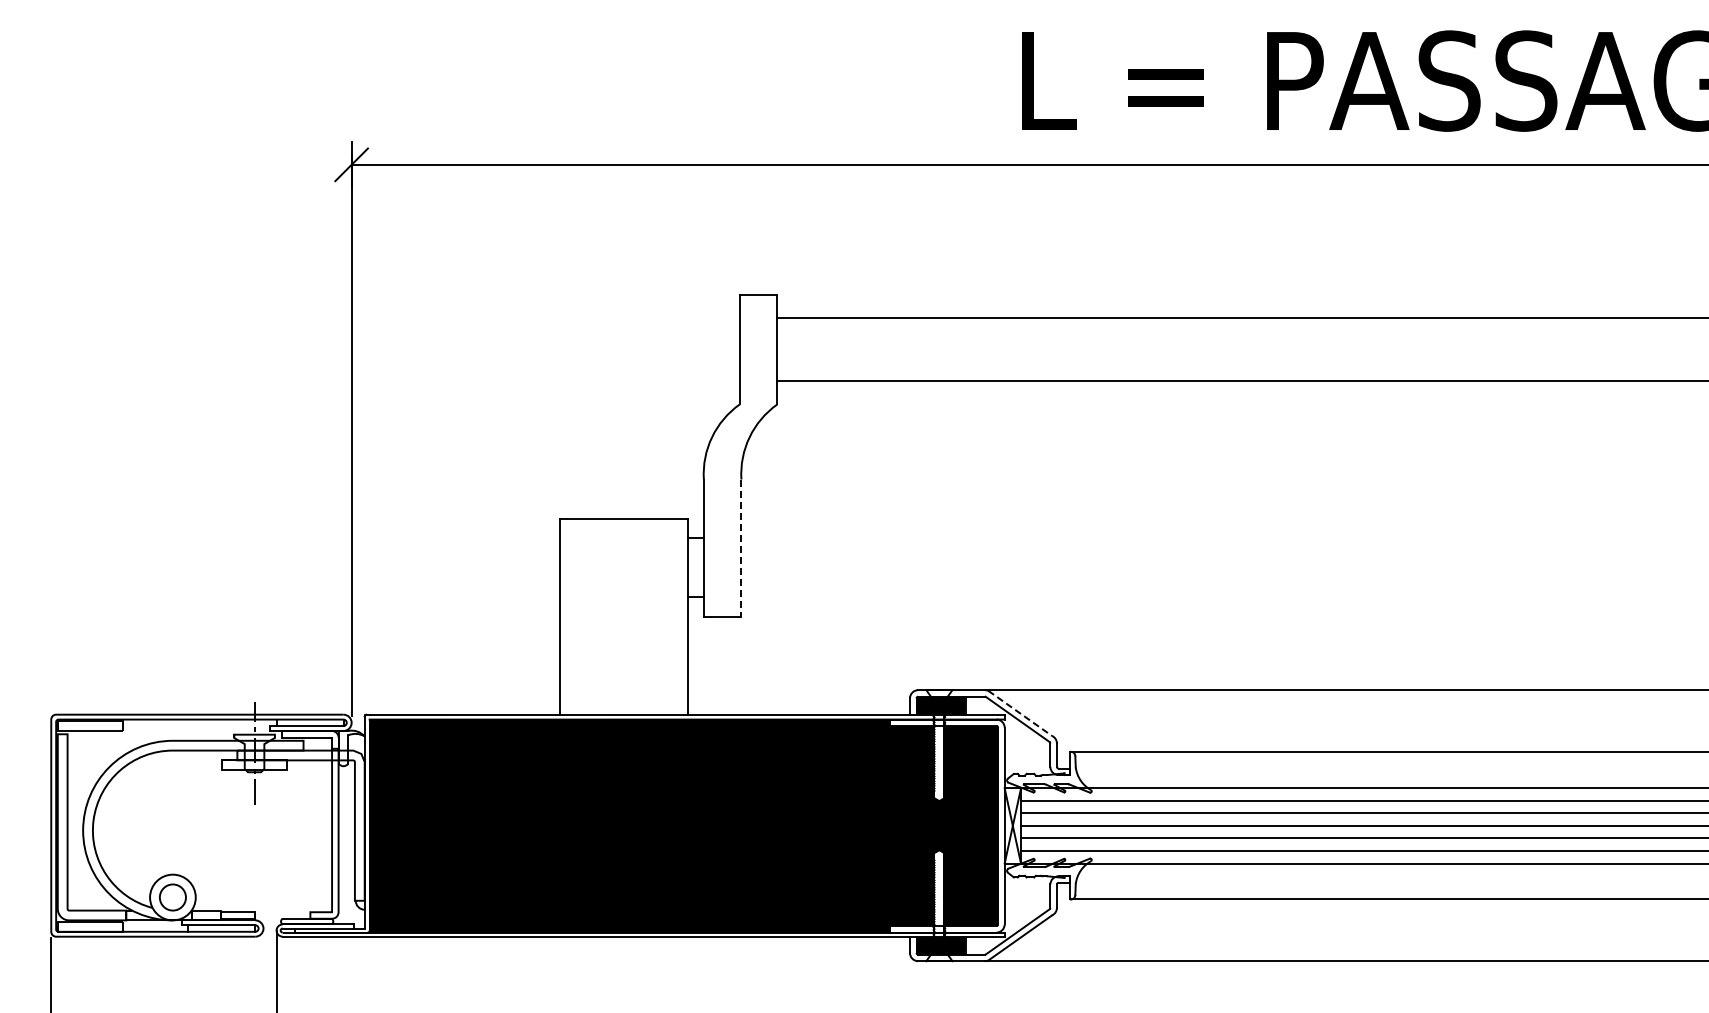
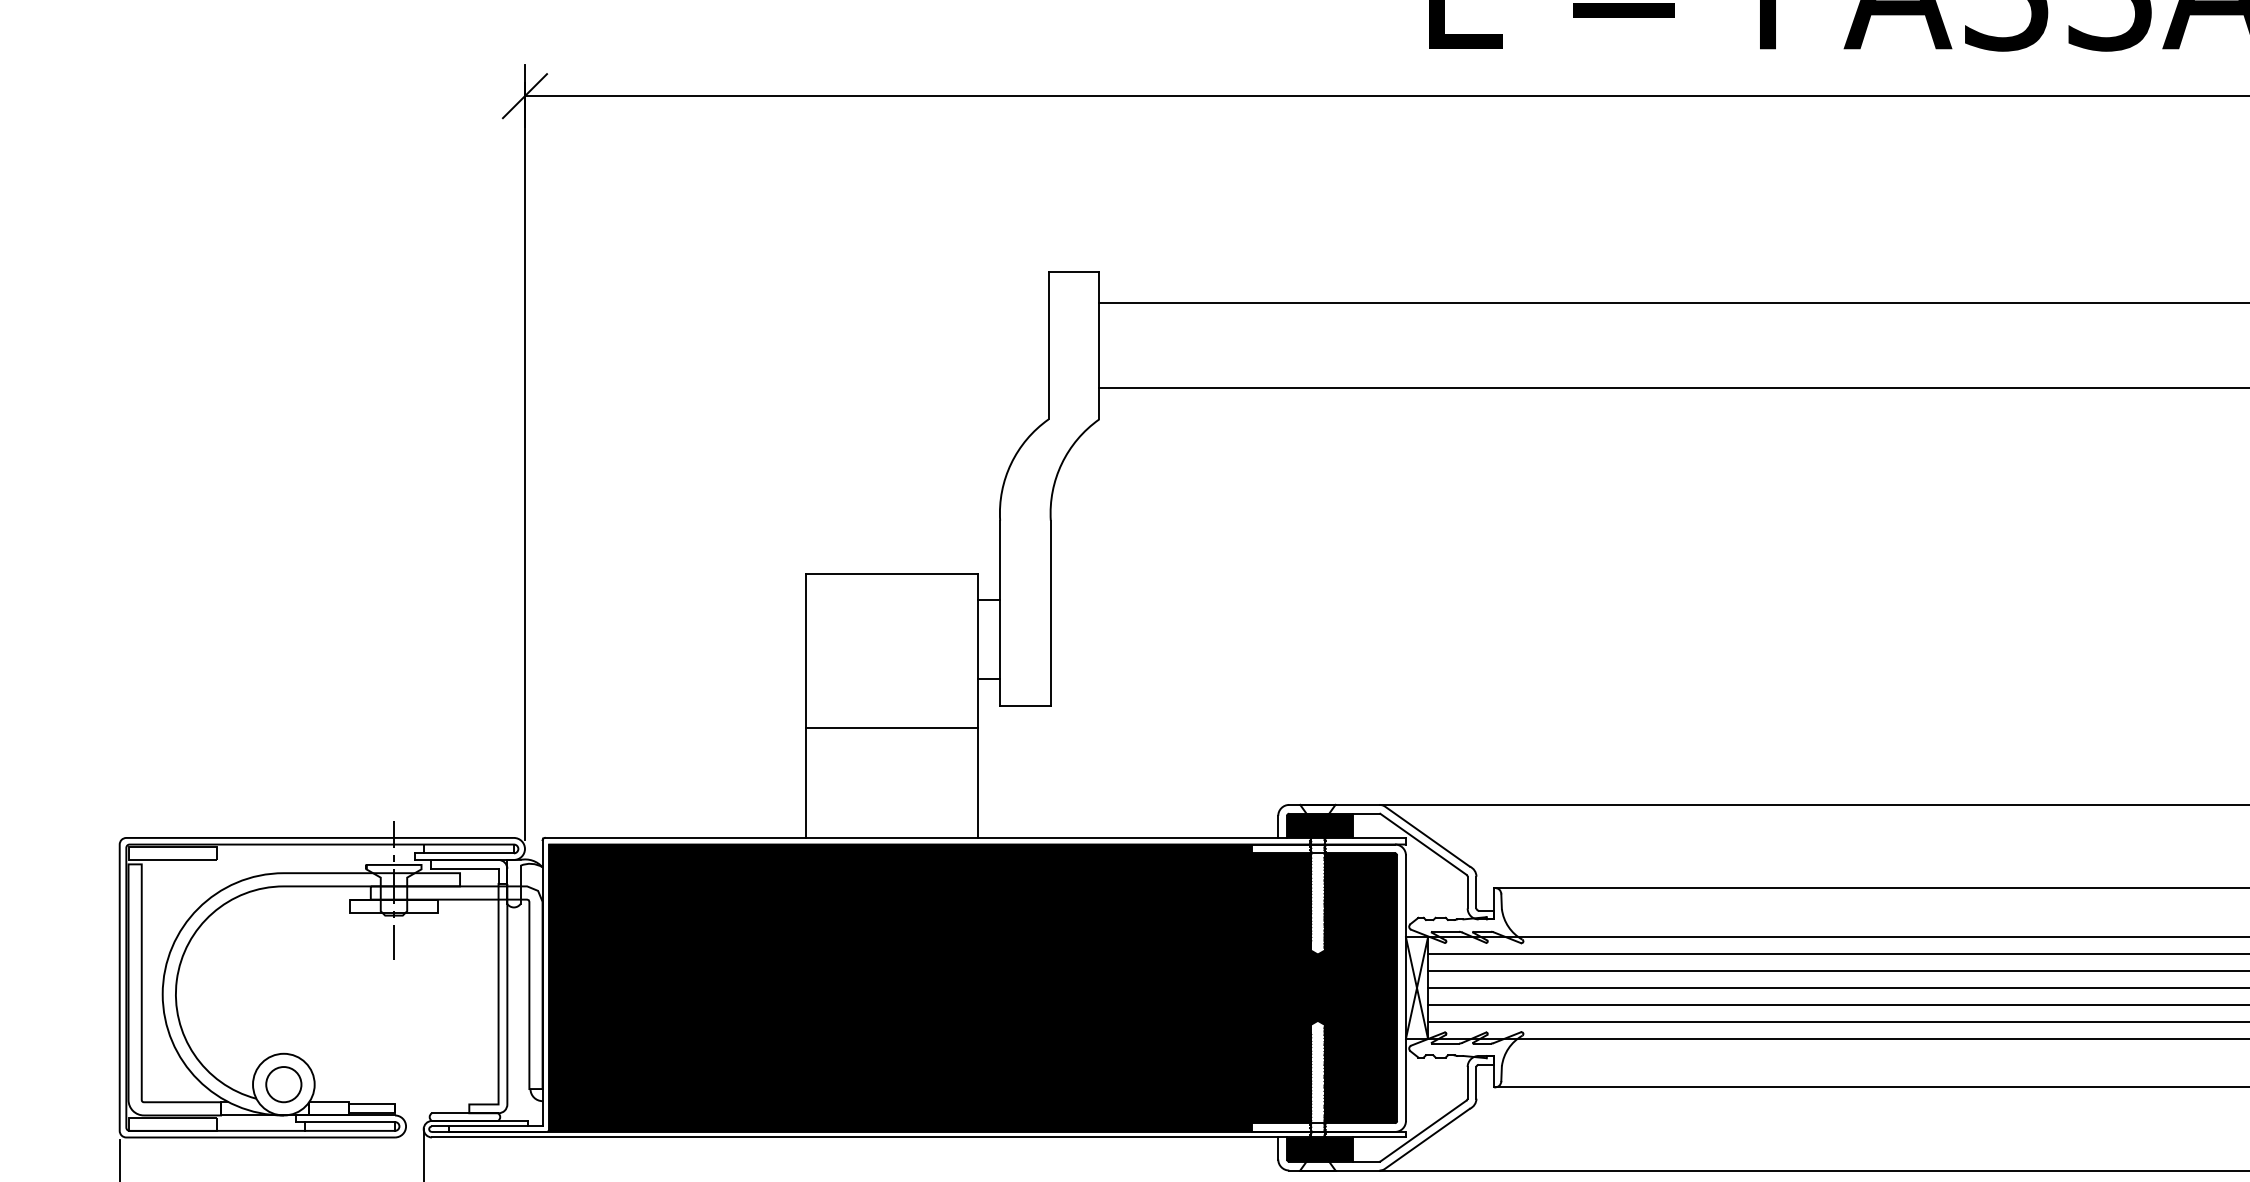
line: (741, 548) -> (1050, 613), dashed -> solid
line: (623, 633) -> (891, 728), added
line: (1020, 713) -> (1427, 836), dashed -> solid

